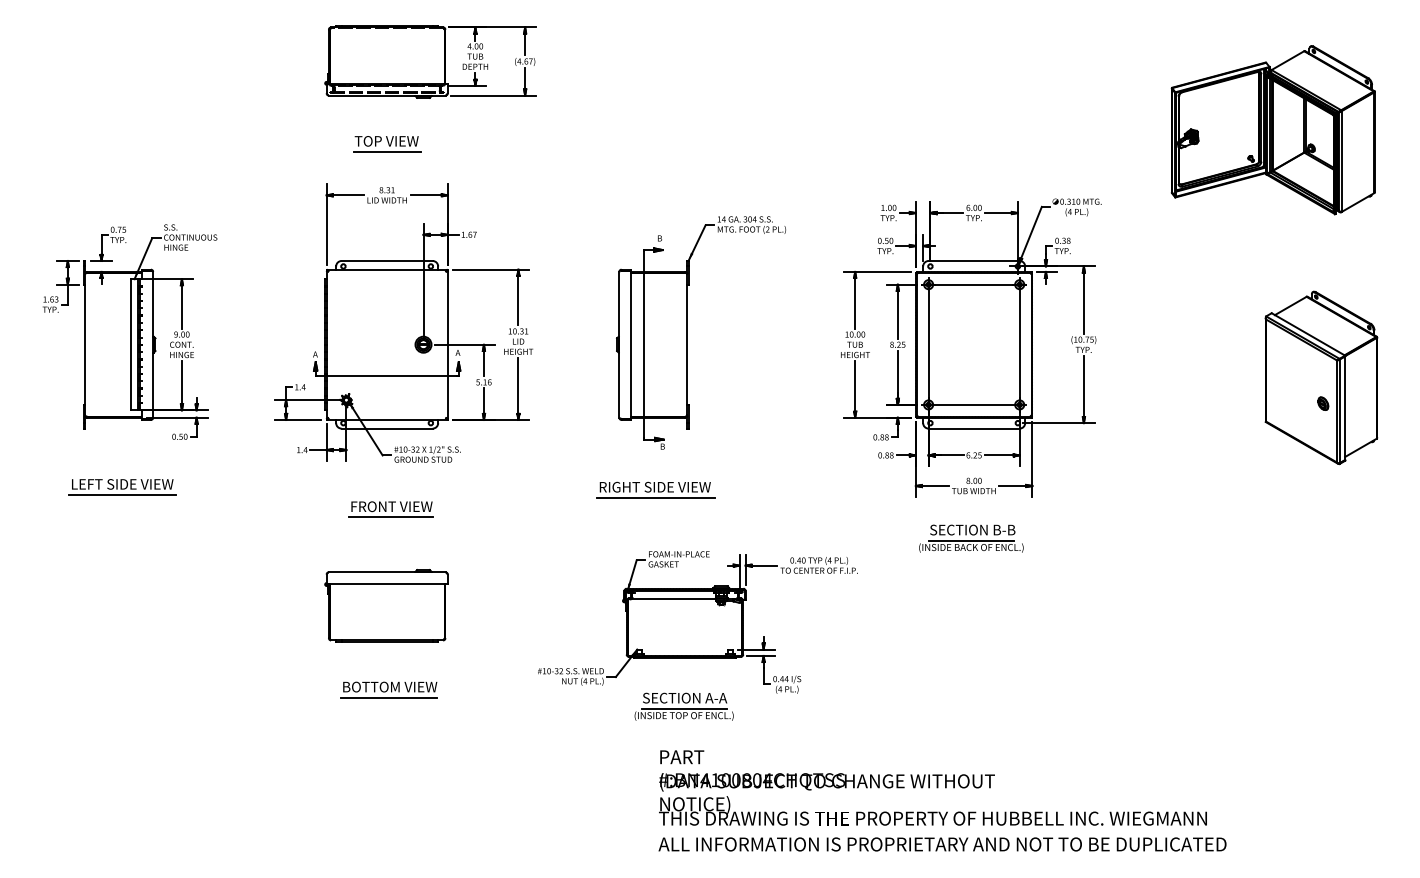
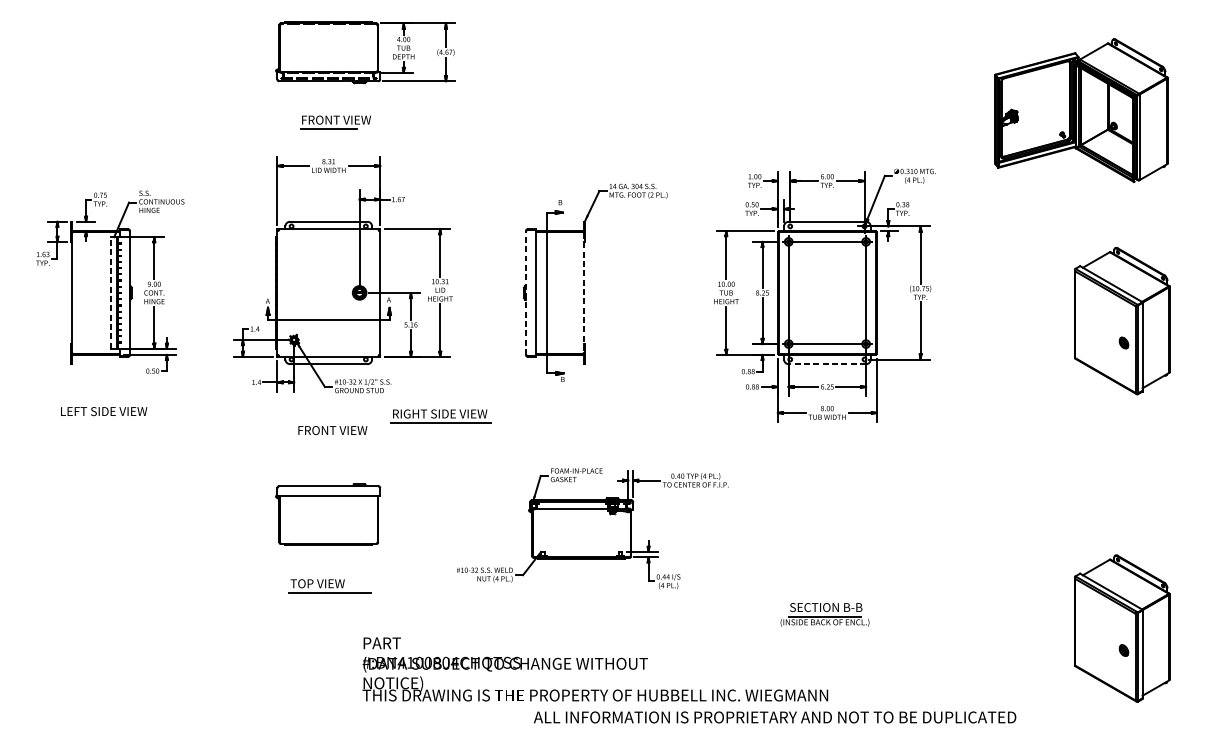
text: (395, 141) -> (335, 120), TOP VIEW -> FRONT VIEW
line: (131, 344) -> (111, 292), solid -> dashed
line: (619, 344) -> (526, 292), solid -> dashed
line: (687, 344) -> (583, 292), solid -> dashed
line: (974, 428) -> (827, 364), solid -> dashed
part: (655, 489) -> (440, 415), moved
line: (122, 495) -> (103, 420), removed
line: (390, 517) -> (331, 439), removed
part: (971, 538) -> (825, 614), moved
text: (389, 686) -> (330, 583), BOTTOM VIEW -> TOP VIEW
part: (683, 706) -> (580, 600), removed
part: (1321, 739) -> (1122, 628), added
text: (932, 787) -> (594, 669), moved
text: (942, 844) -> (775, 717), moved

